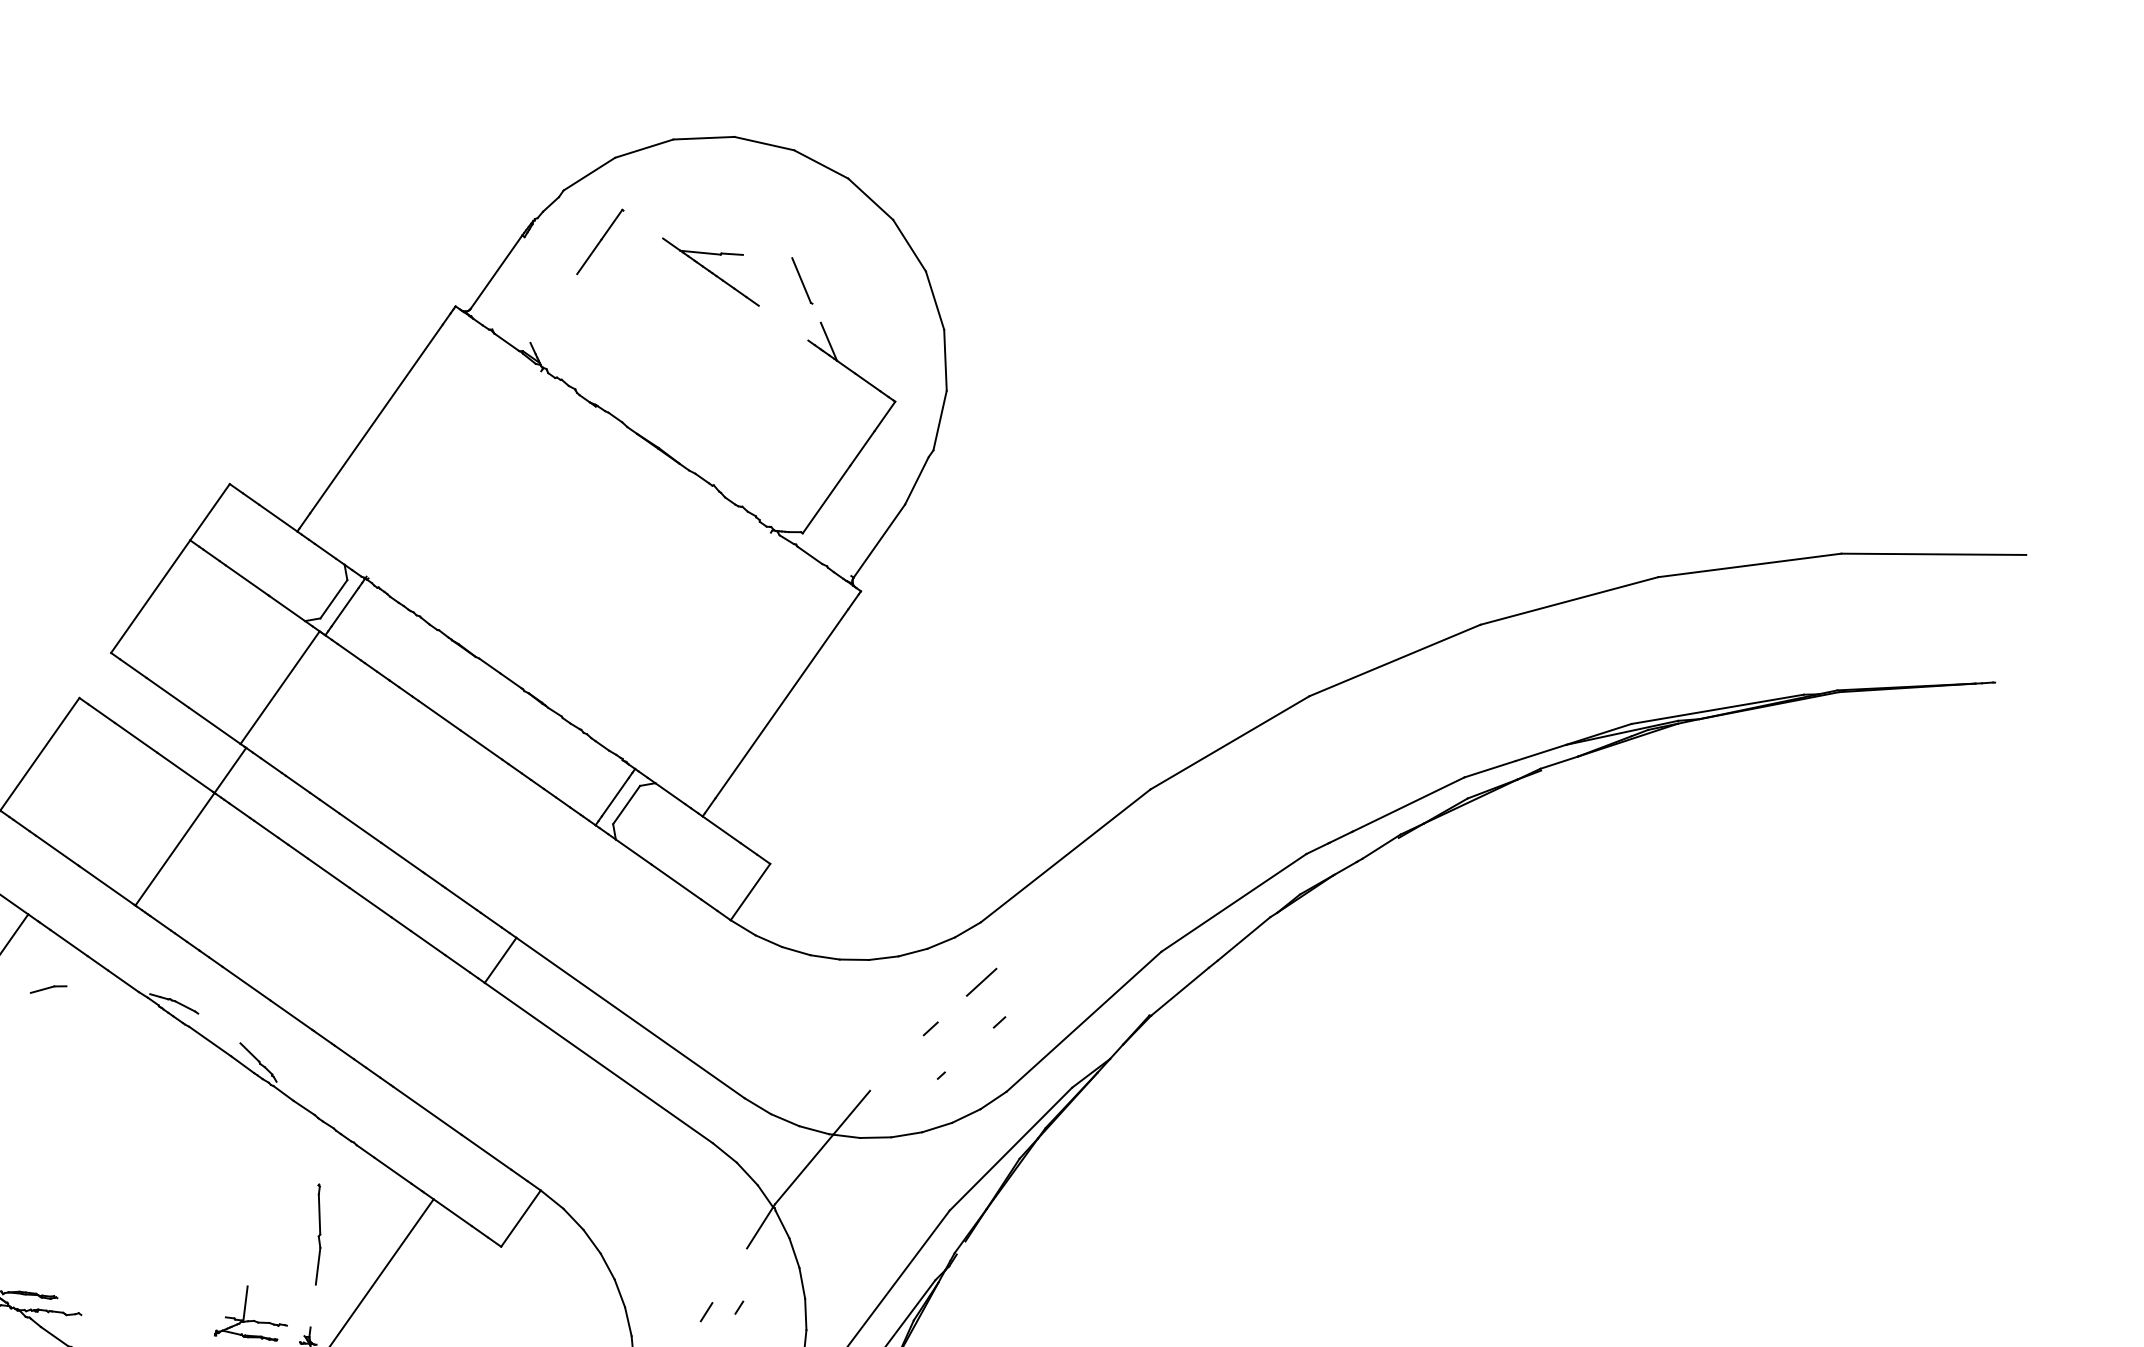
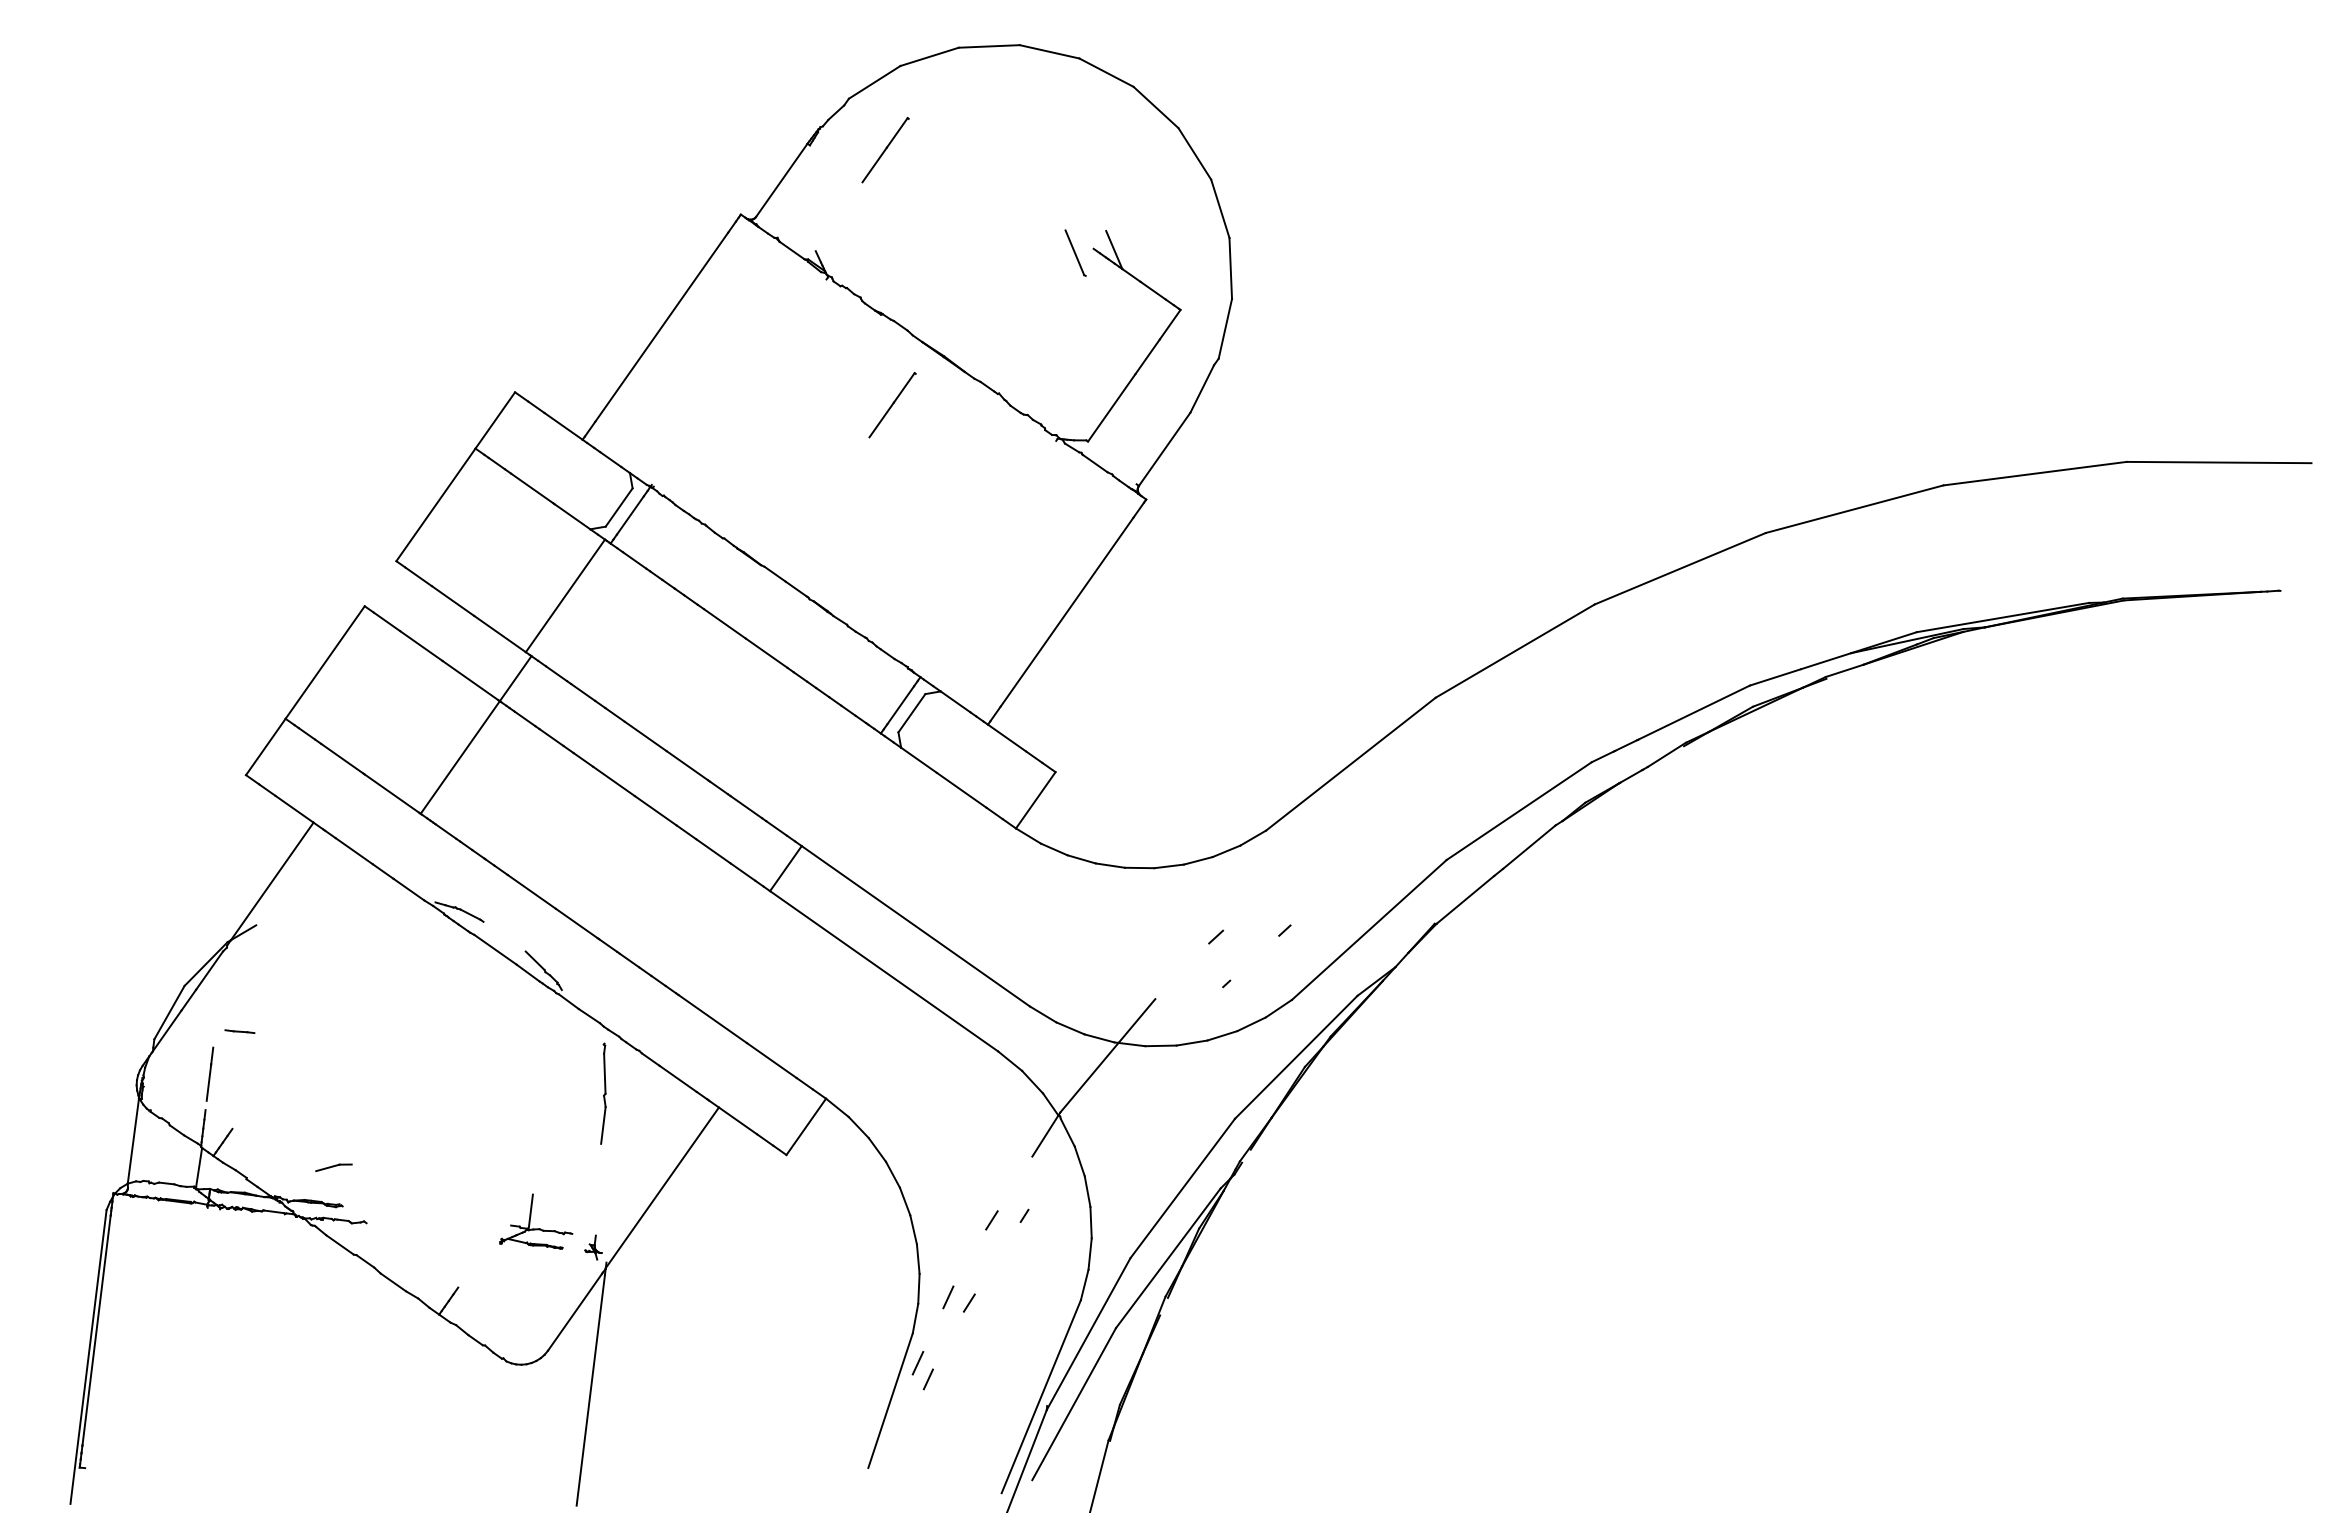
part: (711, 272) -> (996, 180), removed
line: (802, 280) -> (1075, 252), moved
part: (607, 497) -> (892, 405), added
line: (981, 982) -> (1266, 890), removed
part: (48, 989) -> (333, 1167), moved
part: (318, 1234) -> (603, 1093), moved

